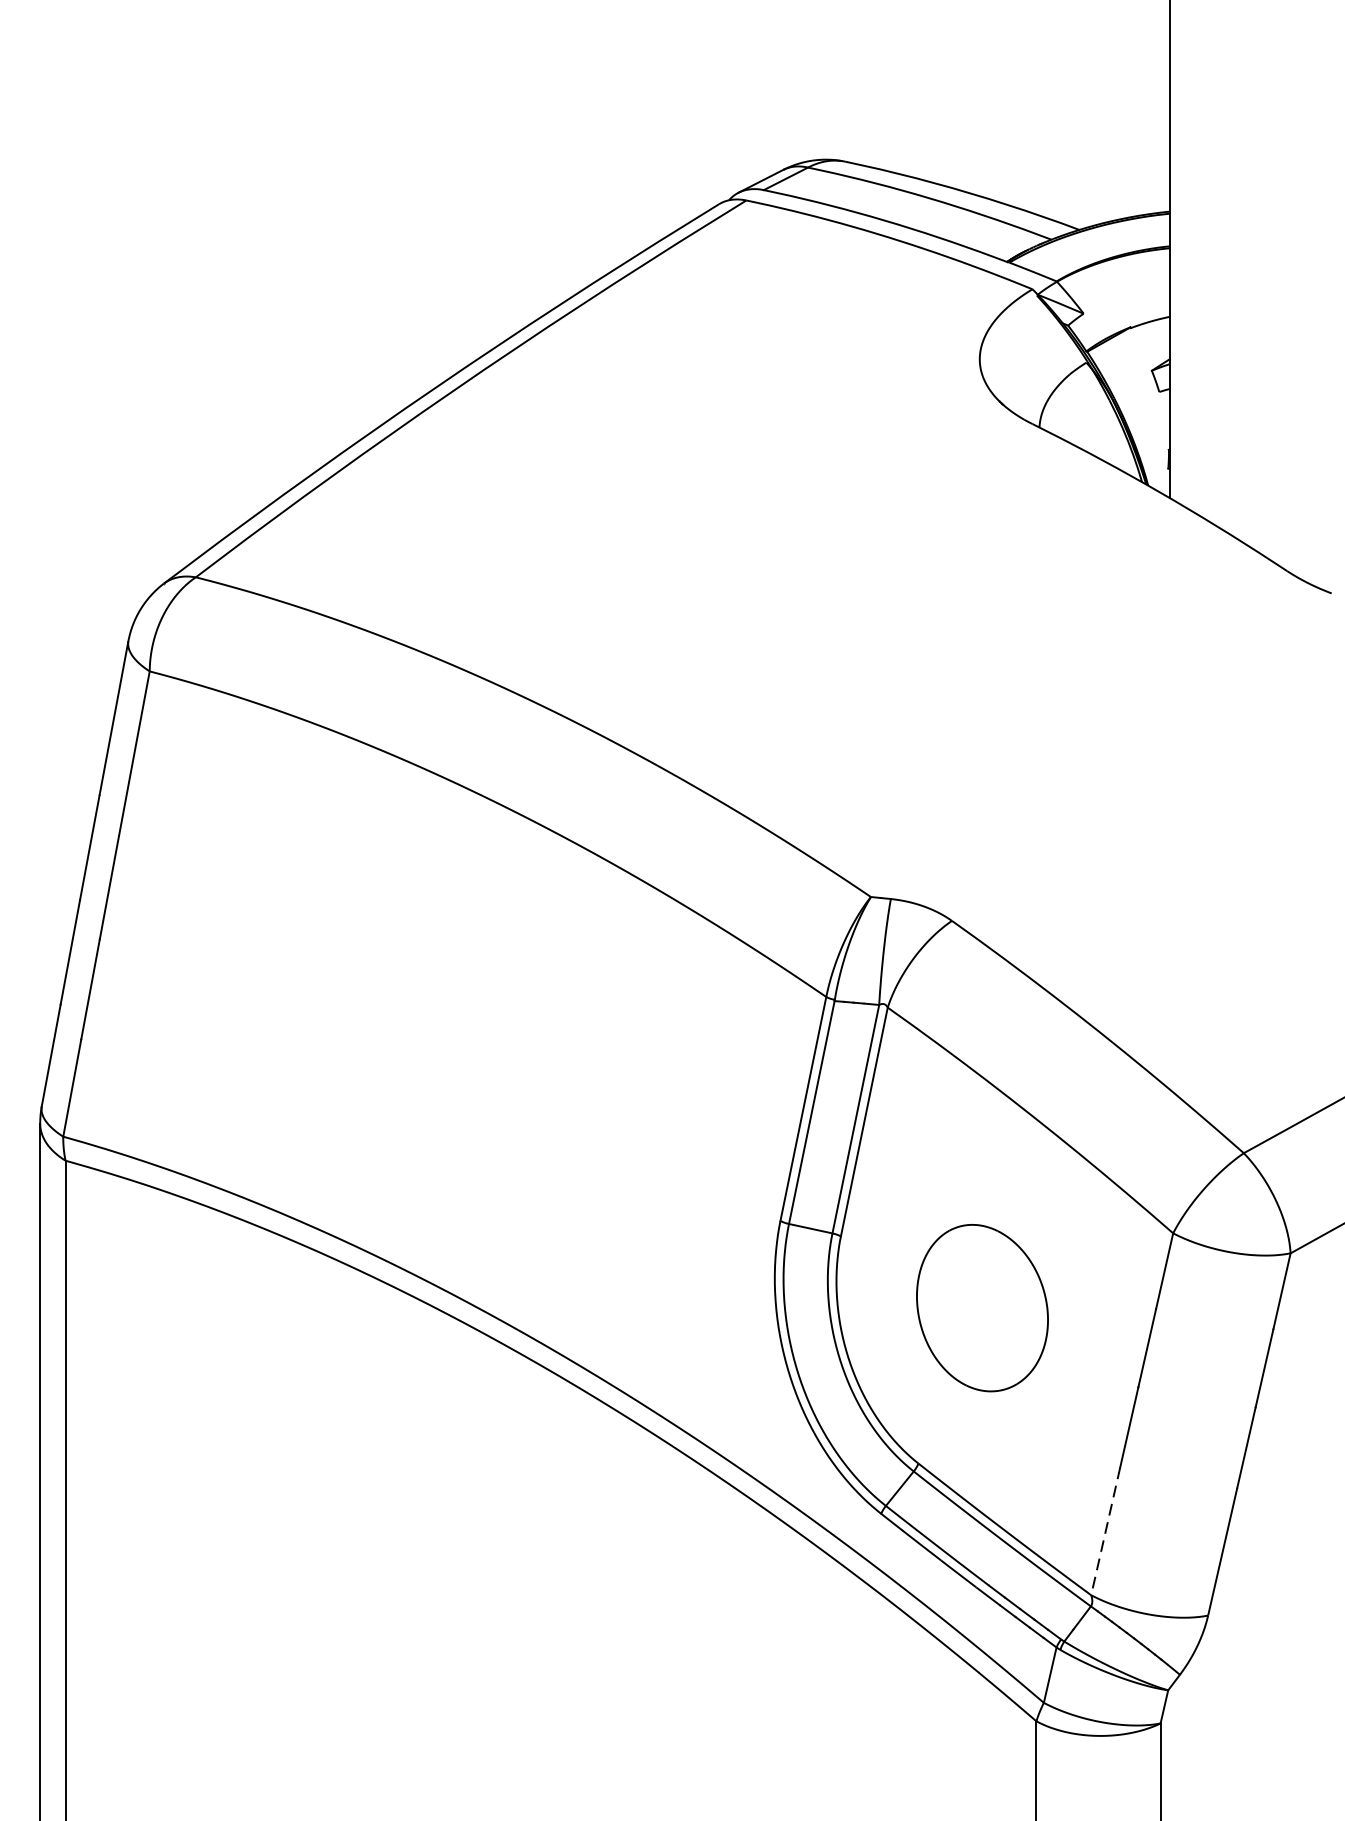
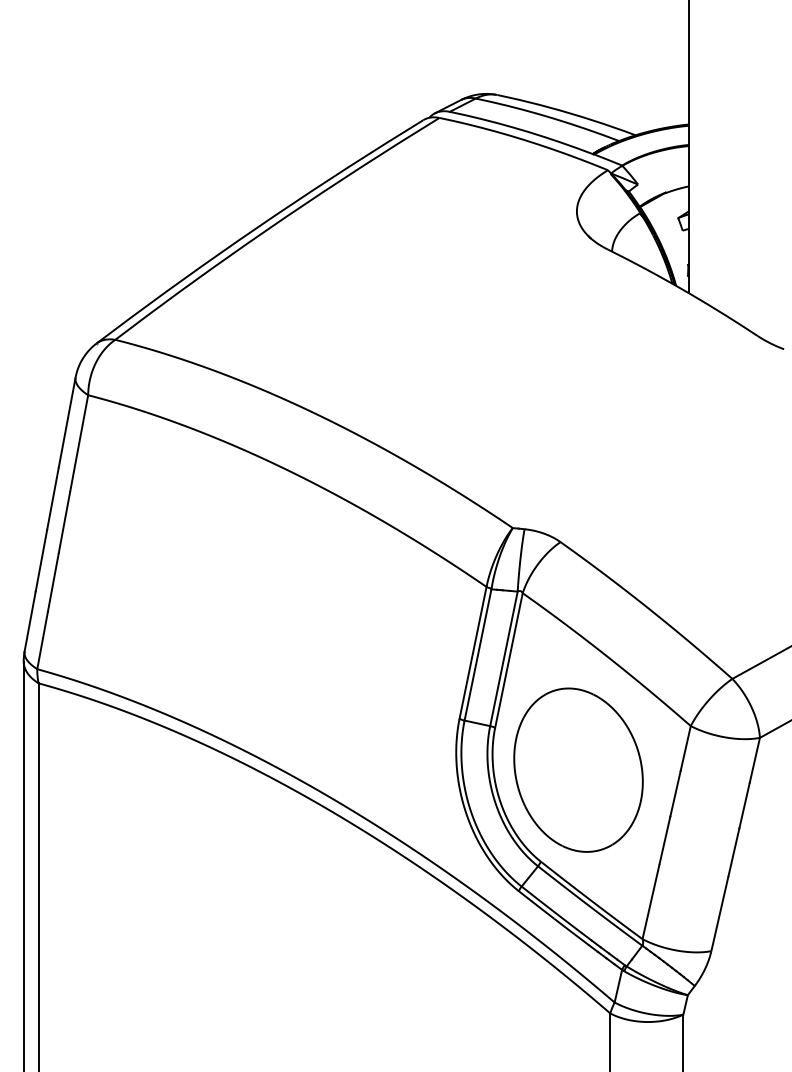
part: (982, 1307) -> (578, 769), size x1.67
line: (1104, 1532) -> (650, 902), dashed -> solid

